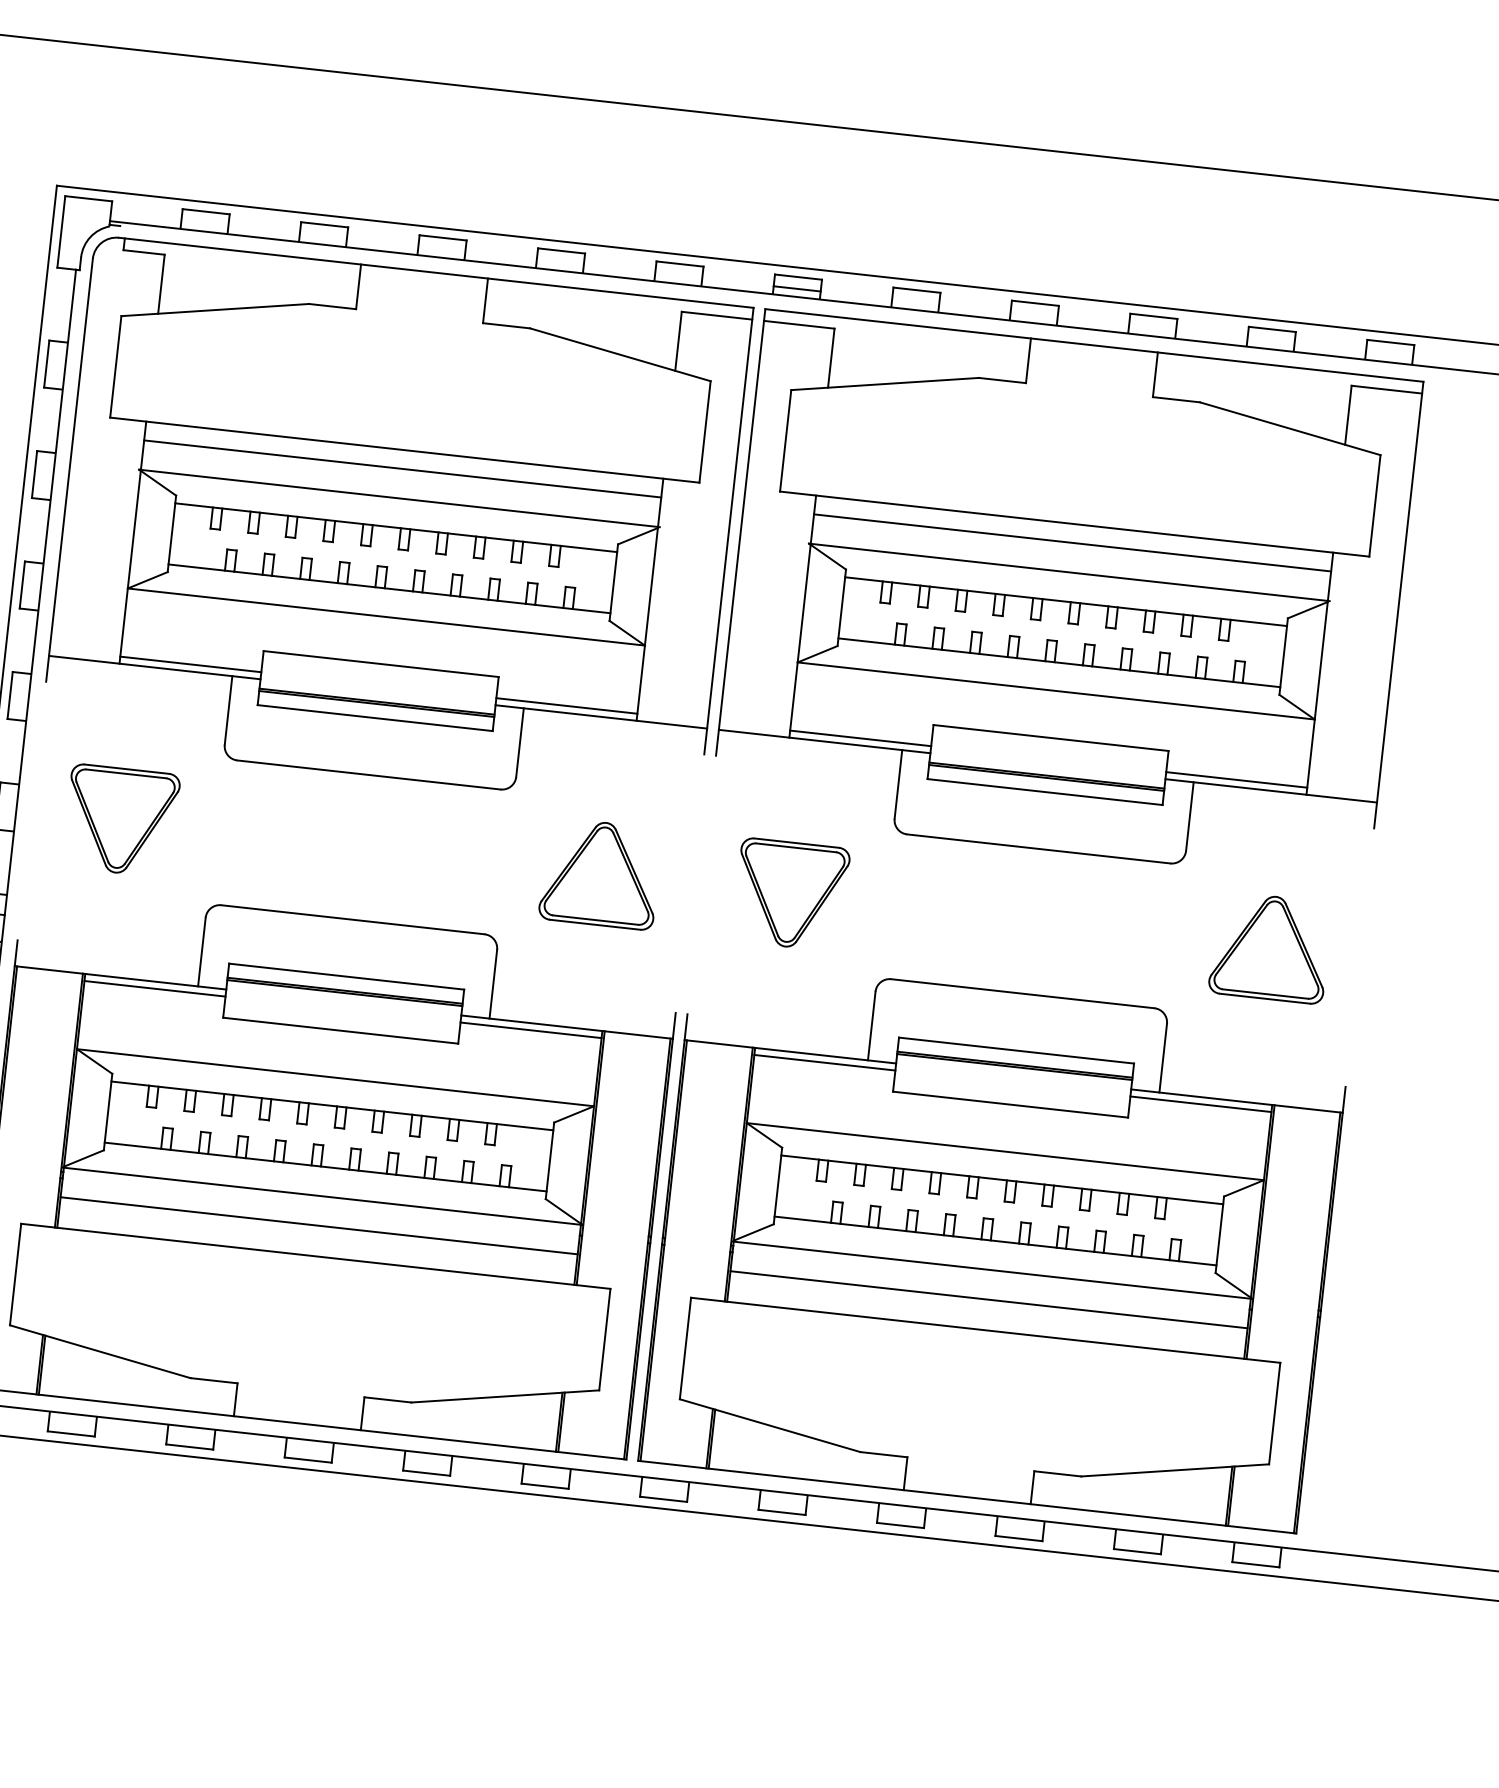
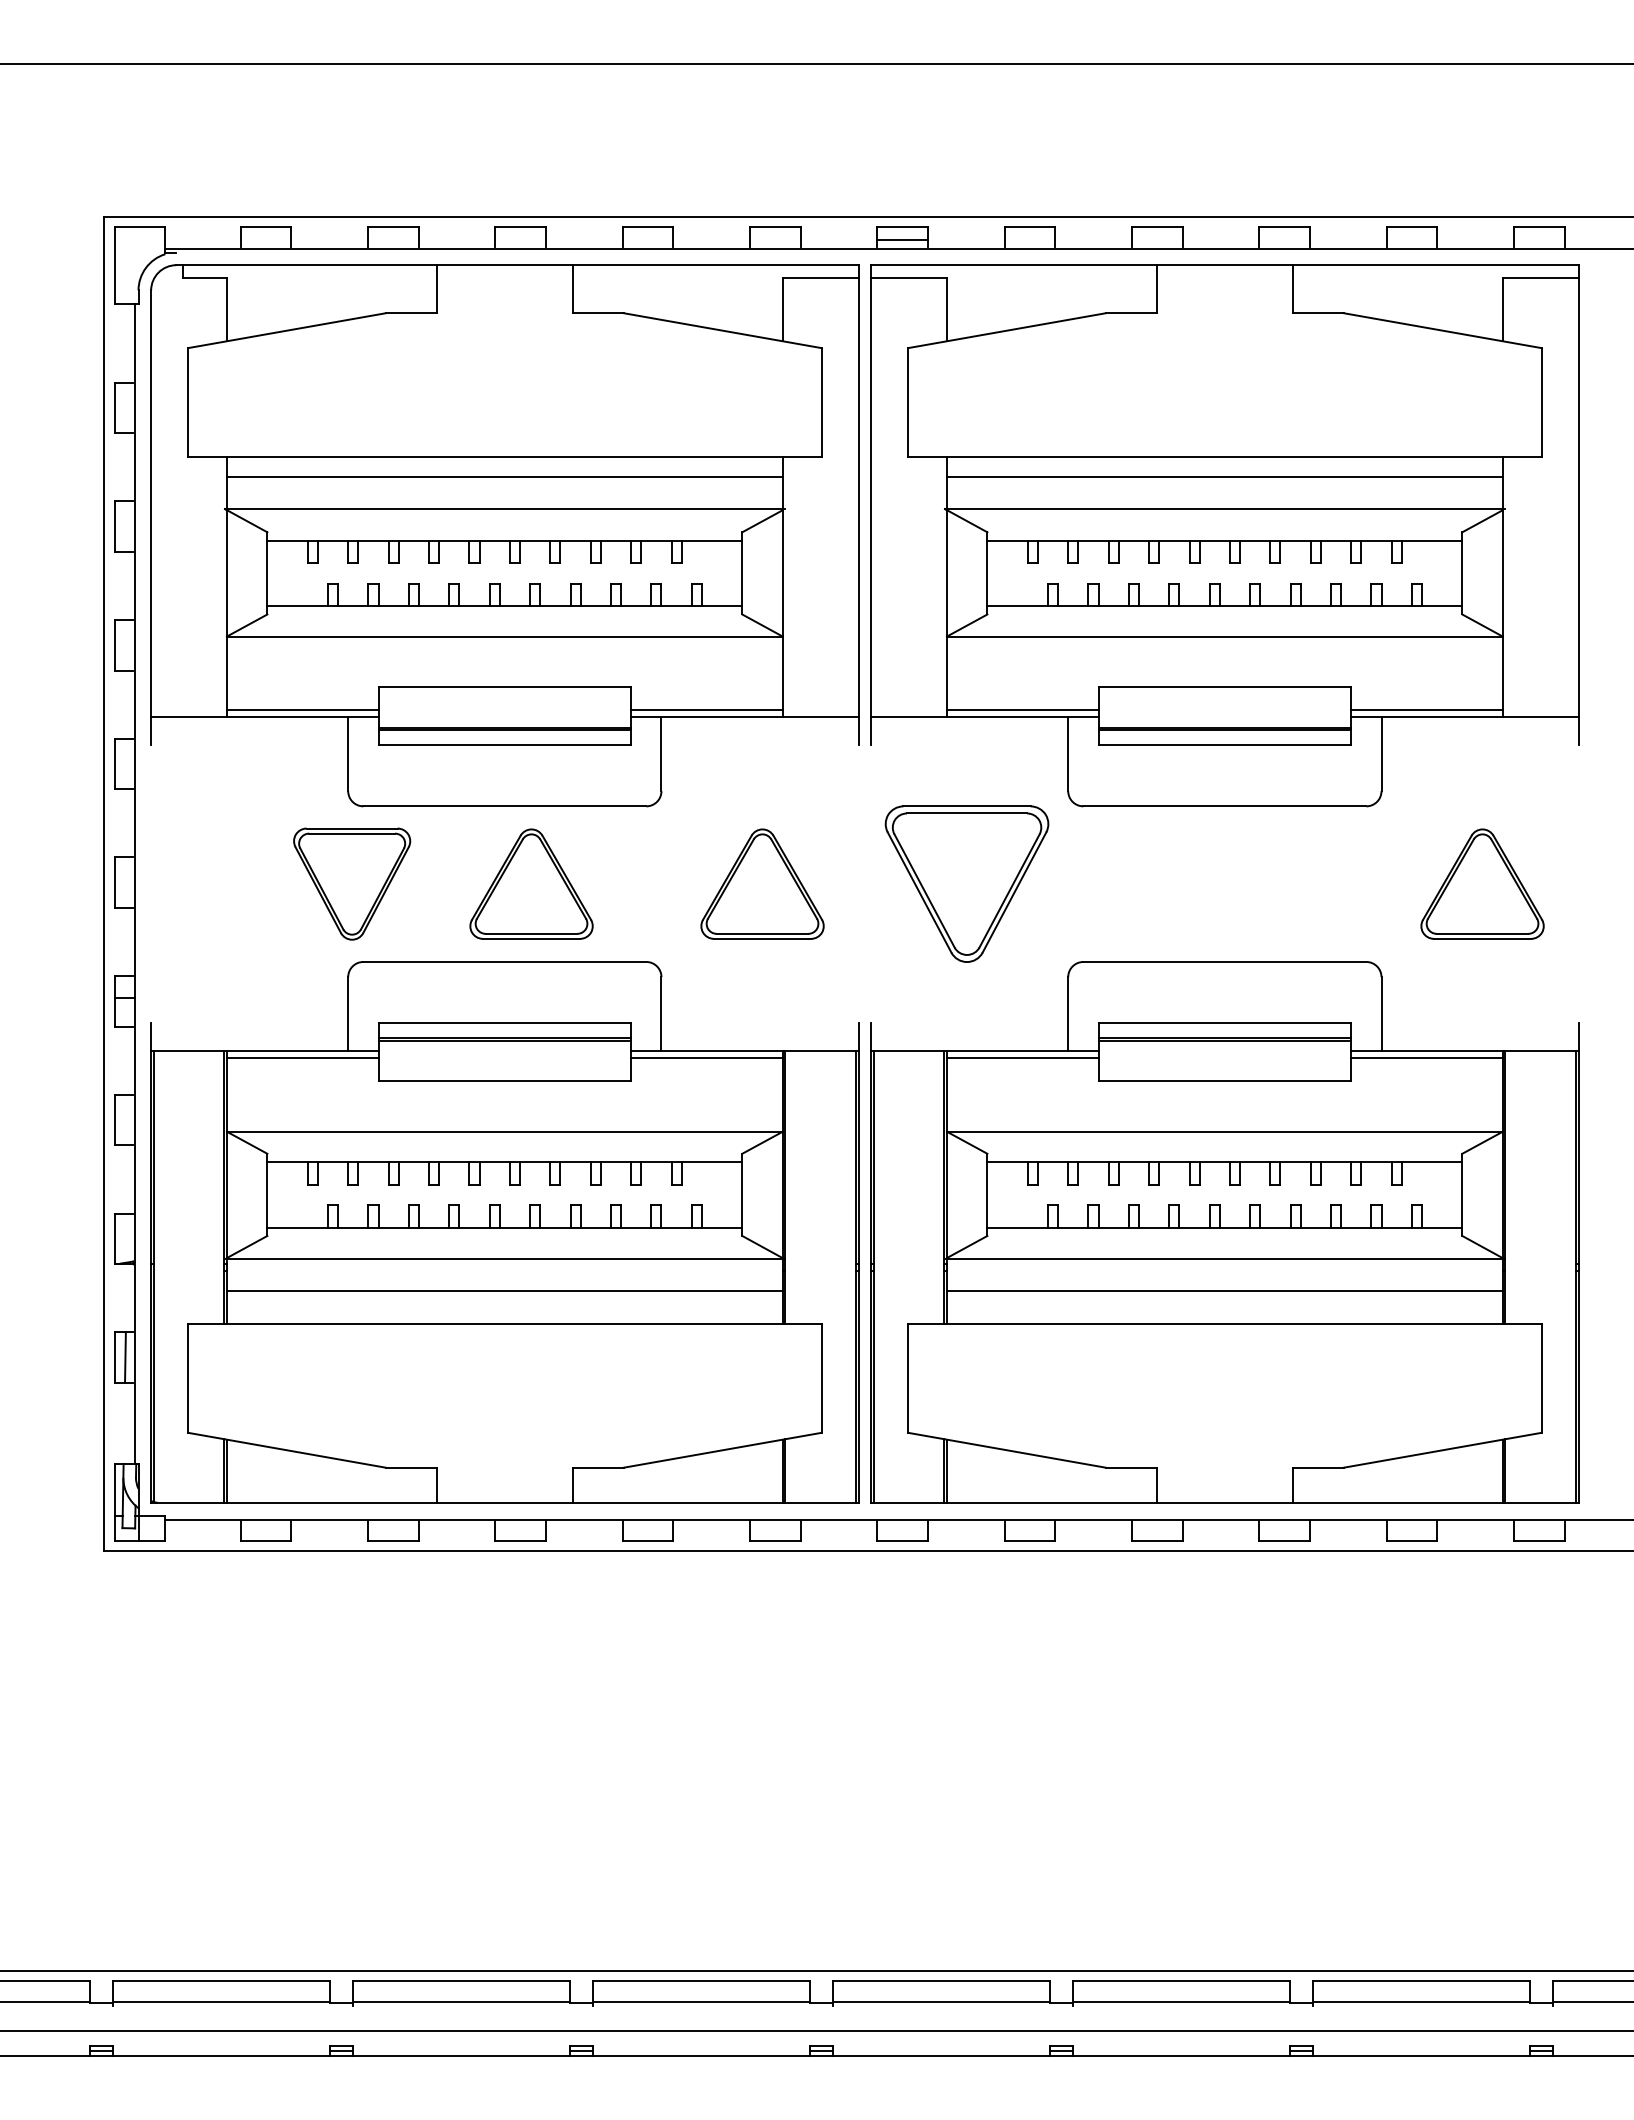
part: (121, 820) -> (352, 883), moved
part: (385, 849) -> (531, 883), added
part: (791, 894) -> (967, 883), size x1.4

